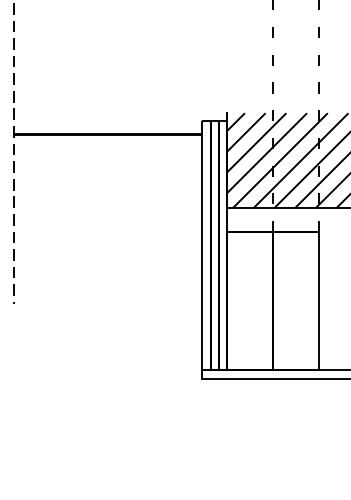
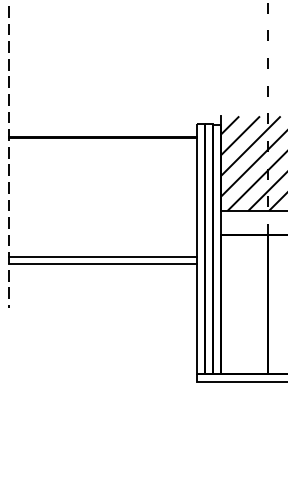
line: (108, 254) -> (102, 257), added
line: (108, 261) -> (102, 264), added

